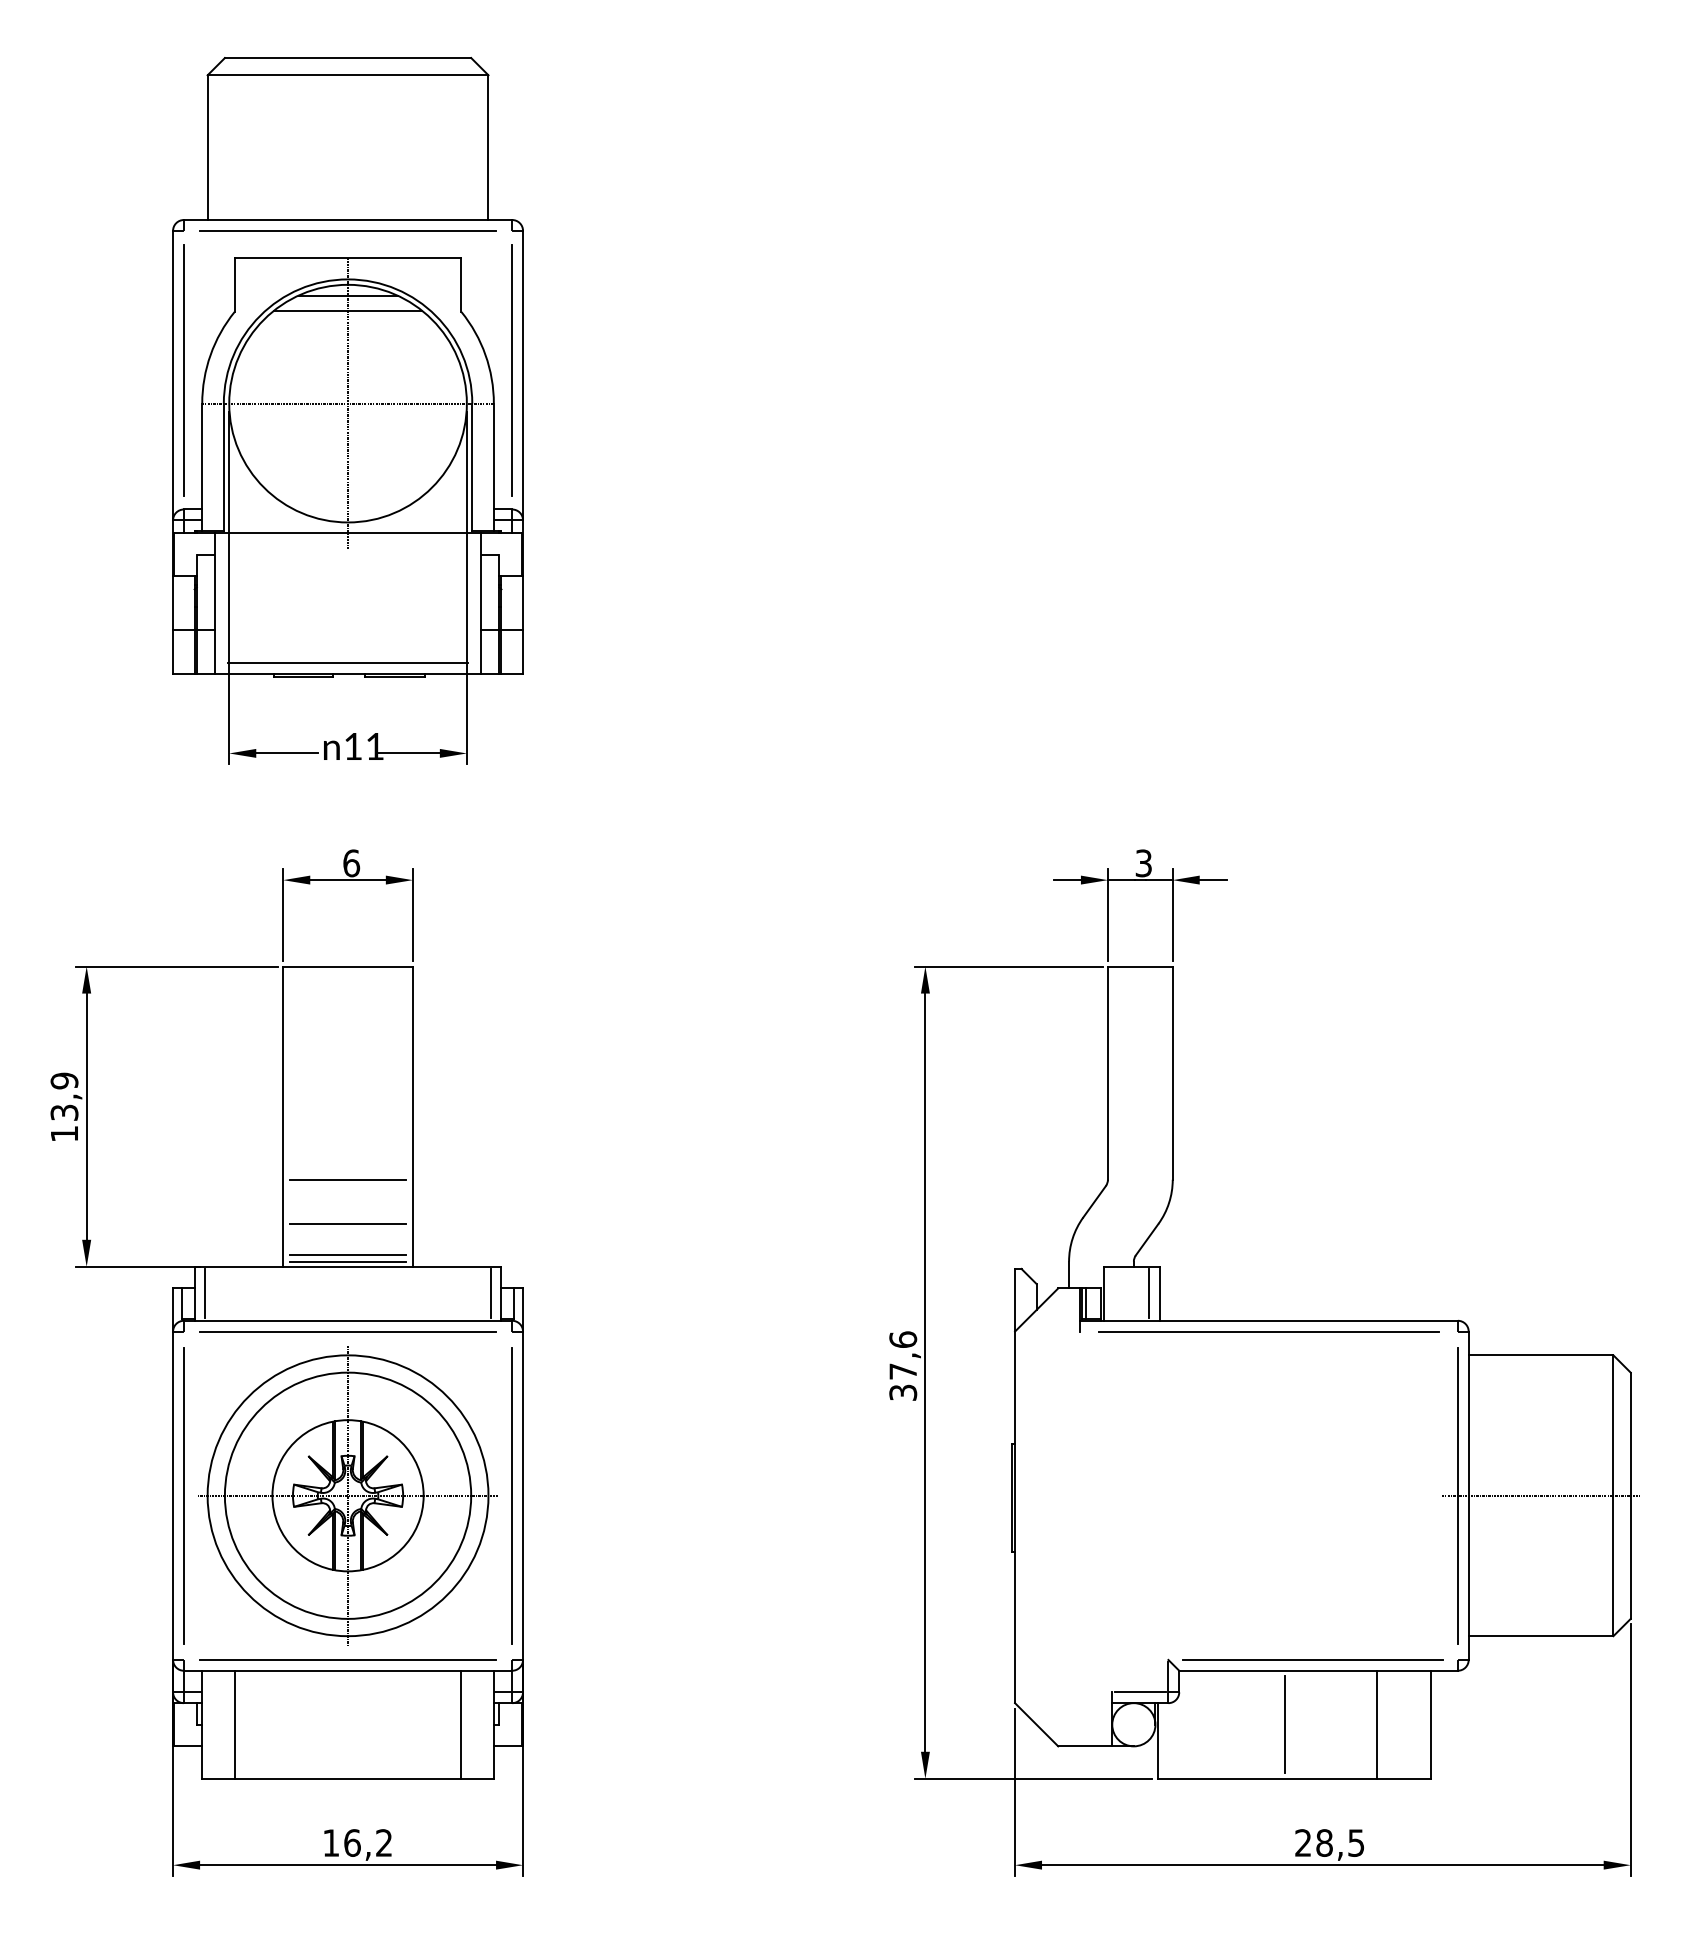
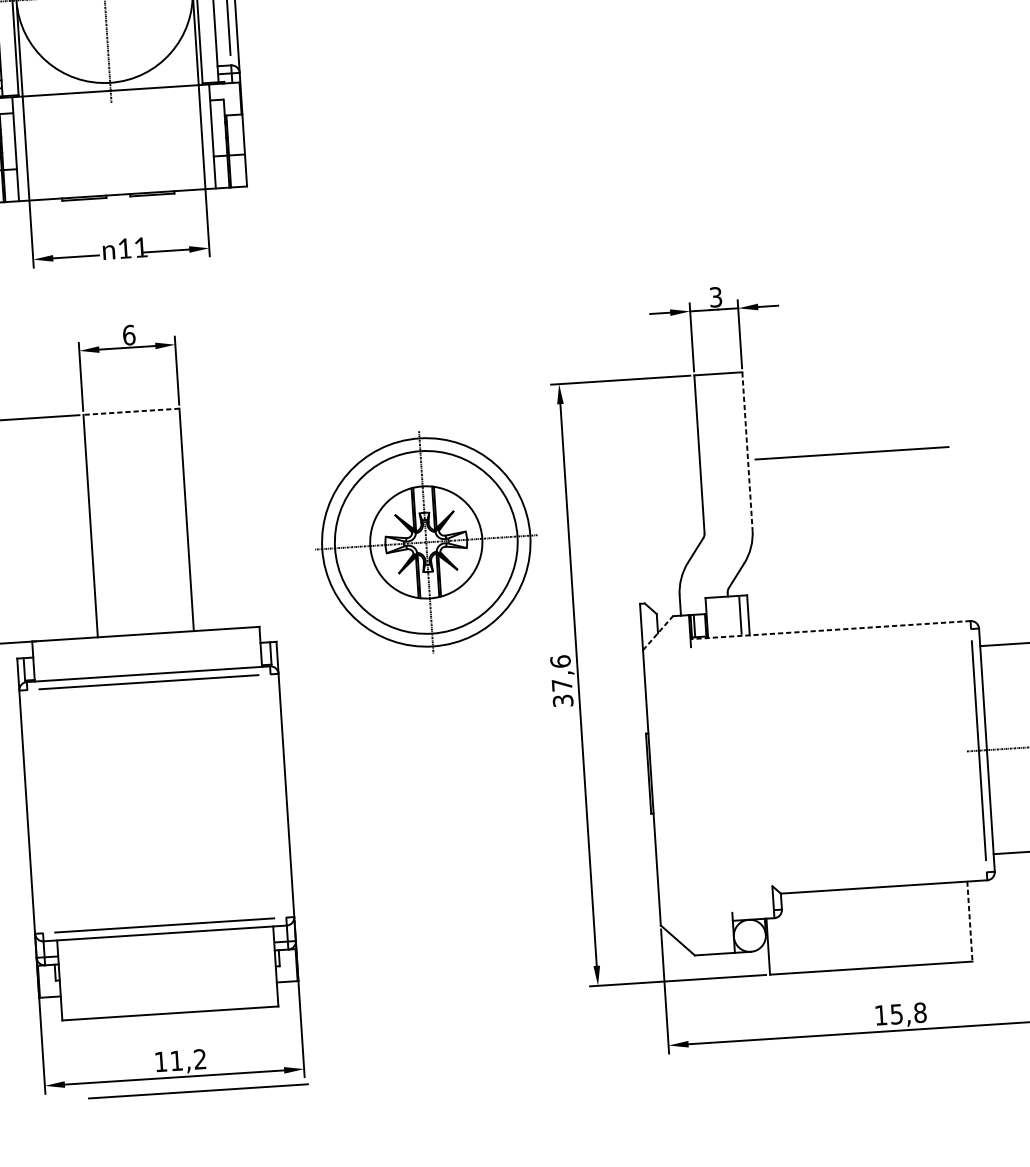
line: (347, 662) -> (116, 186), removed
line: (348, 966) -> (131, 411), solid -> dashed
line: (1172, 1073) -> (747, 451), solid -> dashed
line: (347, 1179) -> (141, 569), removed
line: (347, 1223) -> (143, 602), removed
line: (347, 1255) -> (144, 625), removed
line: (347, 1261) -> (145, 630), removed
line: (205, 1293) -> (41, 660), removed
line: (490, 1293) -> (252, 647), removed
line: (1036, 1309) -> (657, 632), solid -> dashed
line: (1268, 1320) -> (830, 629), solid -> dashed
line: (1268, 1331) -> (830, 638), removed
line: (183, 1495) -> (34, 811), removed
part: (347, 1495) -> (425, 542), moved
line: (512, 1495) -> (278, 795), removed
line: (1312, 1659) -> (851, 452), moved
line: (1140, 1692) -> (753, 911), removed
line: (234, 1724) -> (83, 978), removed
line: (461, 1724) -> (251, 967), removed
line: (1285, 1724) -> (862, 928), removed
line: (1376, 1724) -> (929, 924), removed
line: (1430, 1725) -> (969, 922), solid -> dashed
text: (352, 1842) -> (176, 1060), 16,2 -> 11,2
text: (1329, 1842) -> (900, 1013), 28,5 -> 15,8
line: (378, 1885) -> (198, 1091), added

